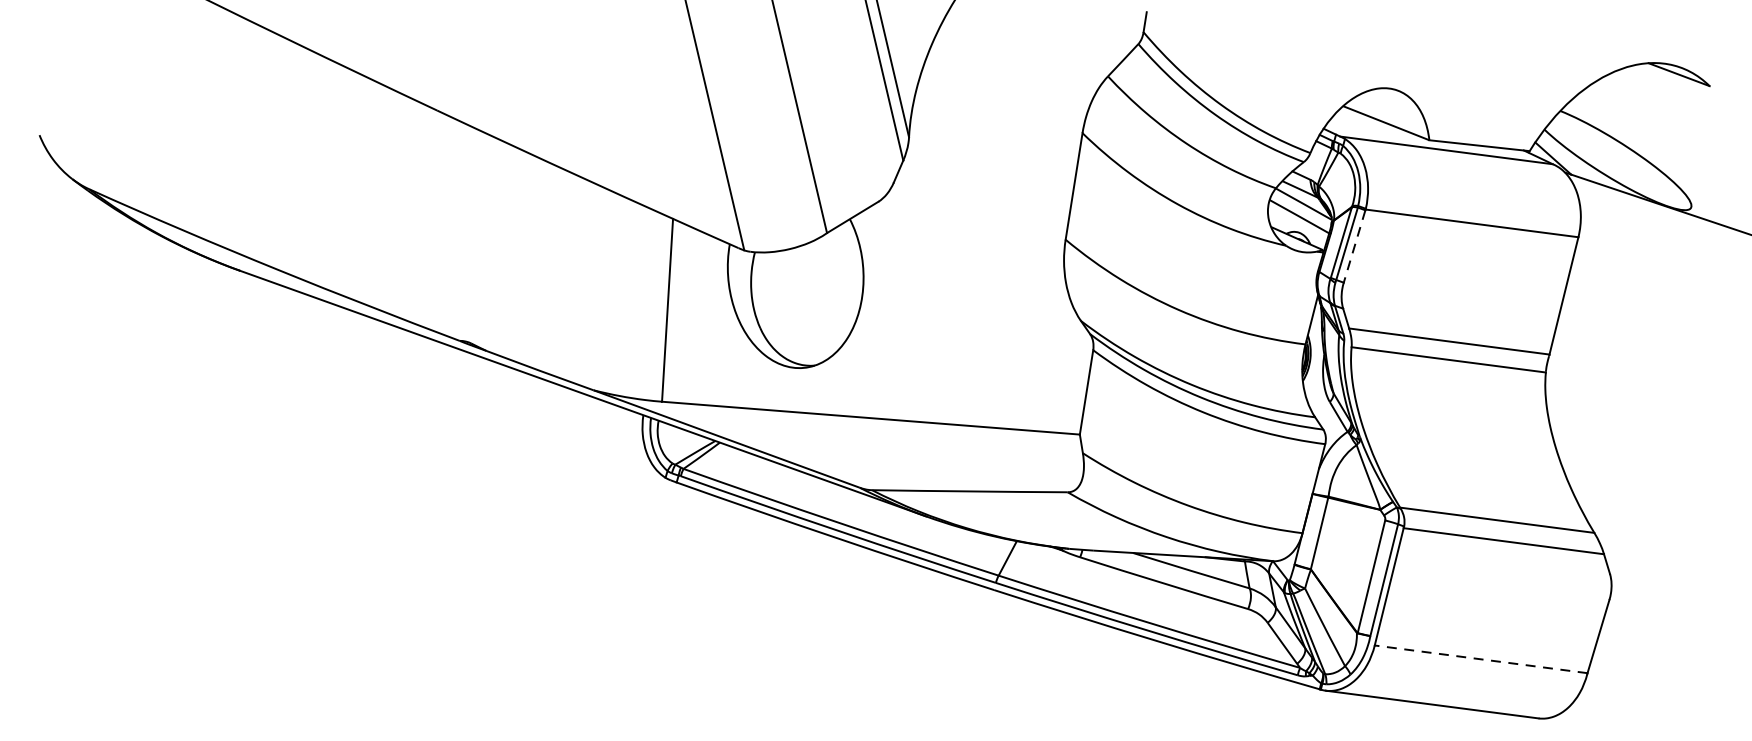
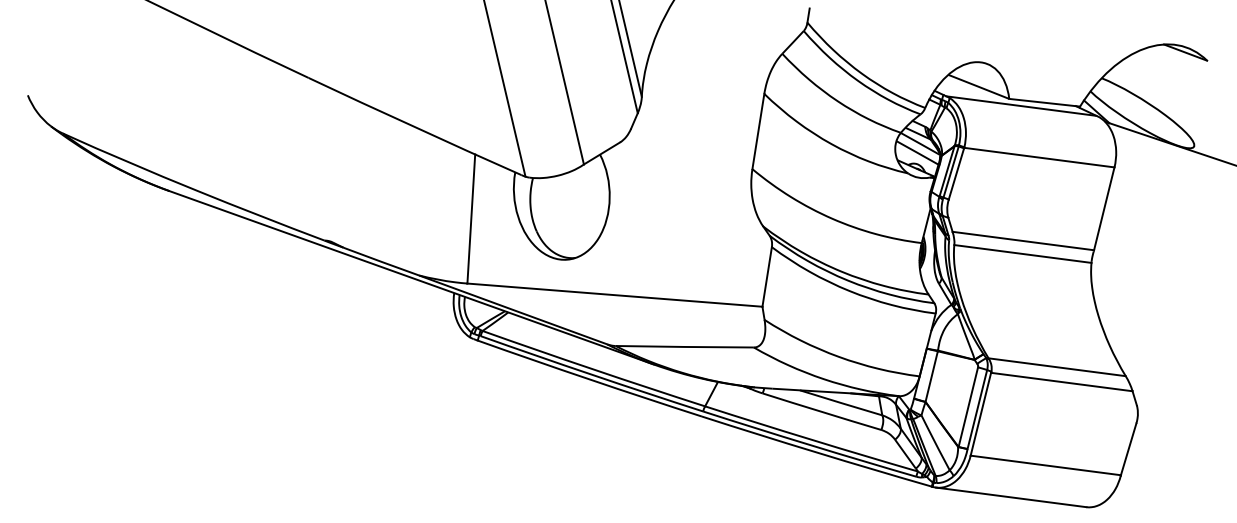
line: (1354, 245) -> (956, 173), dashed -> solid
line: (1480, 659) -> (1045, 465), dashed -> solid

